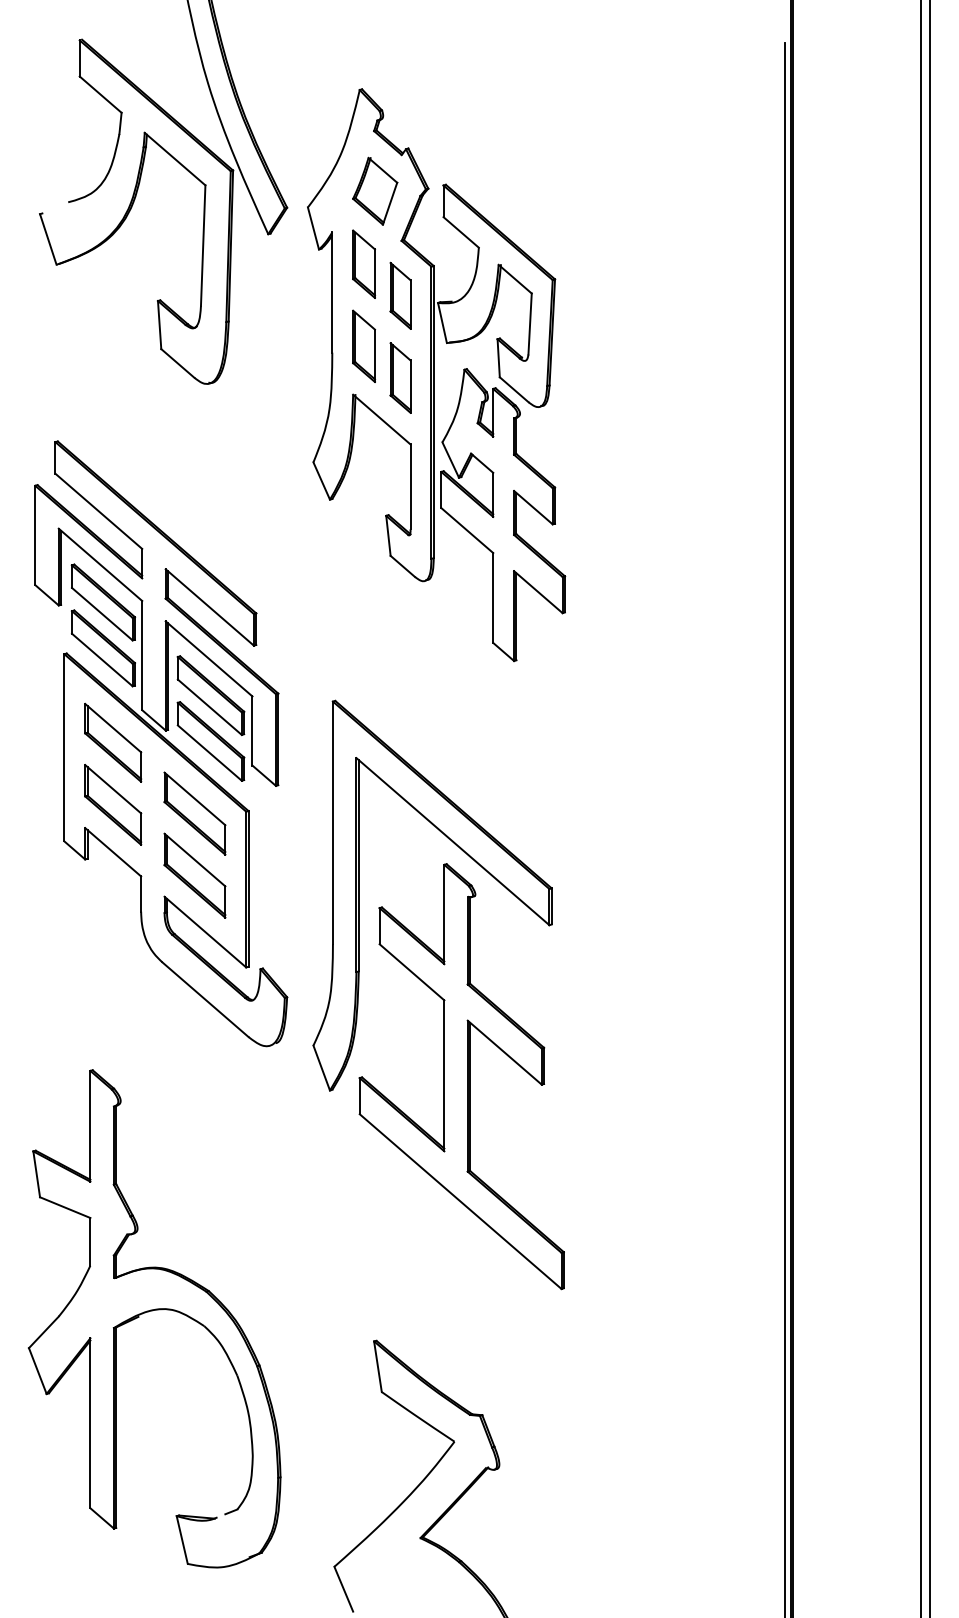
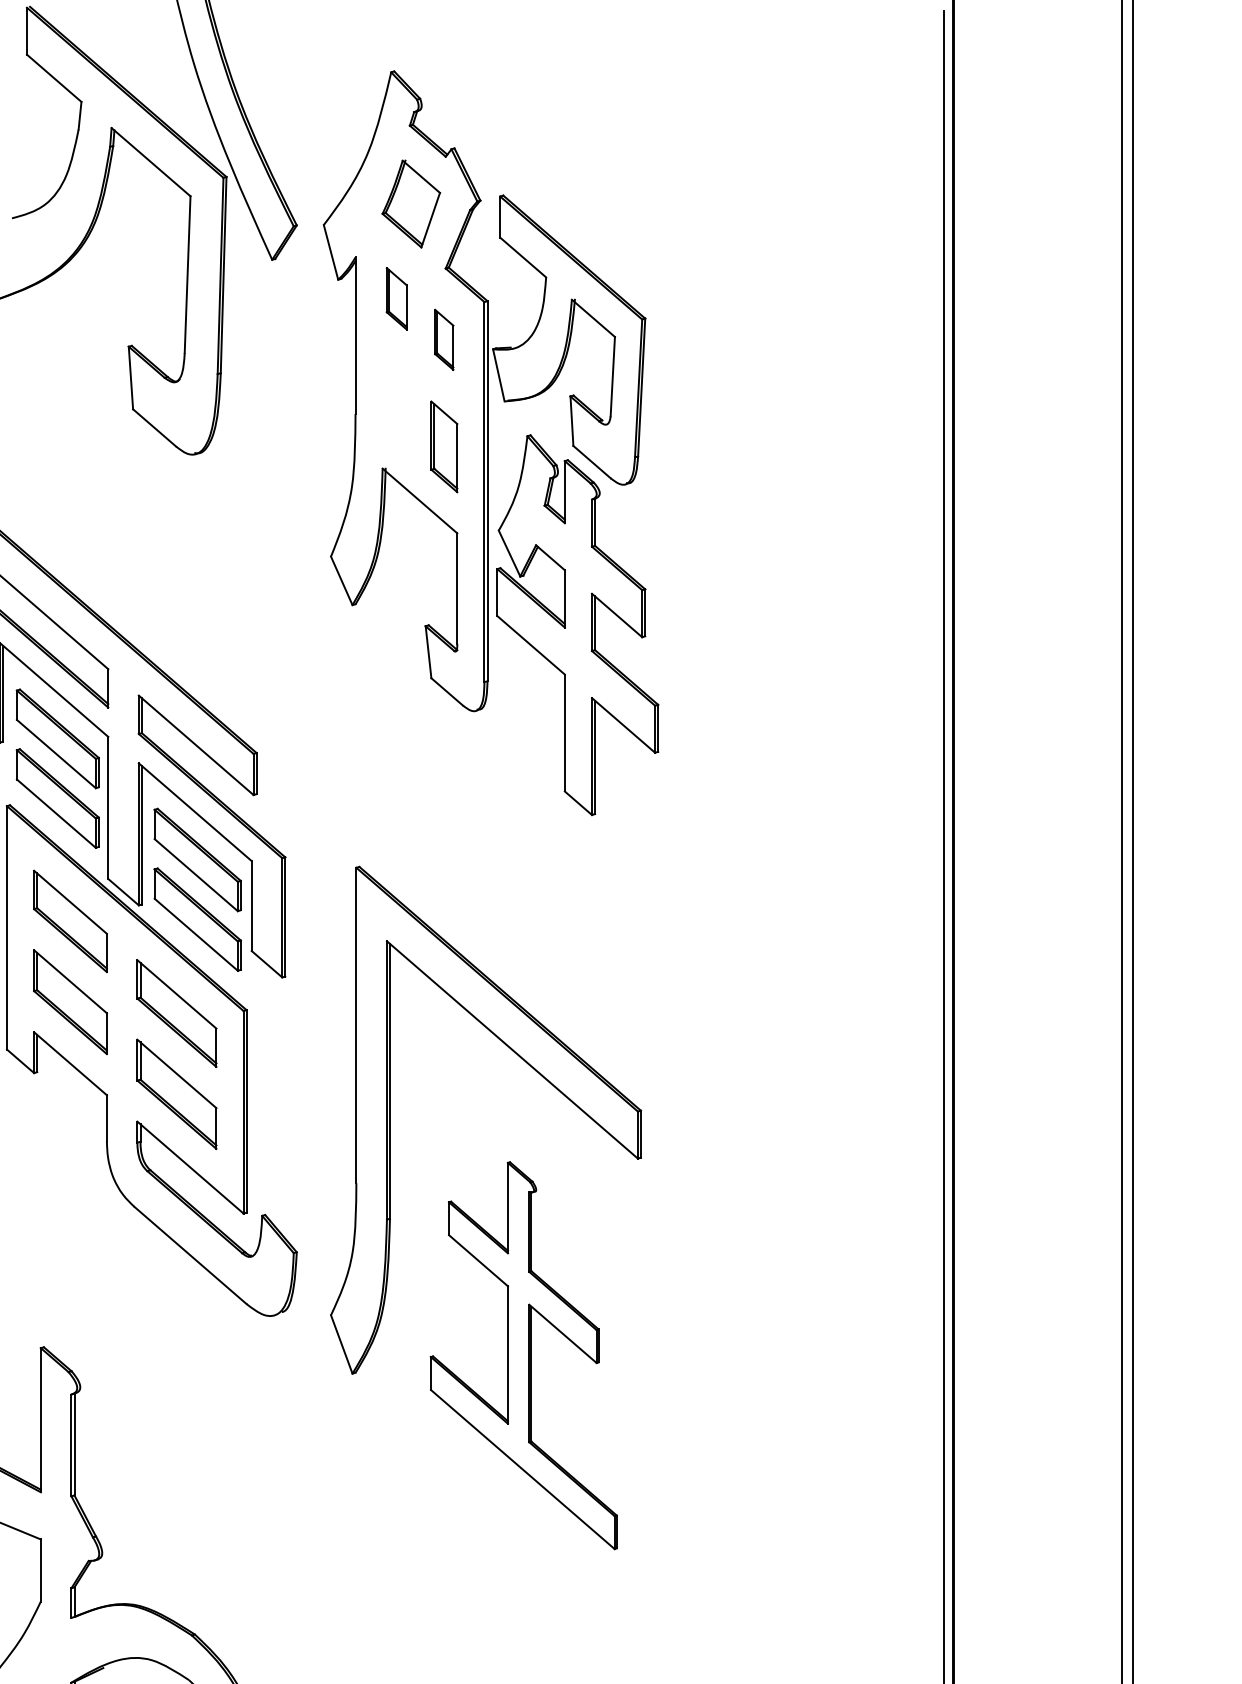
part: (363, 263) -> (396, 297), size x0.7
part: (400, 295) -> (444, 339), size x0.7
part: (363, 345) -> (396, 404), removed
part: (461, 1076) -> (523, 1355), size x0.7

